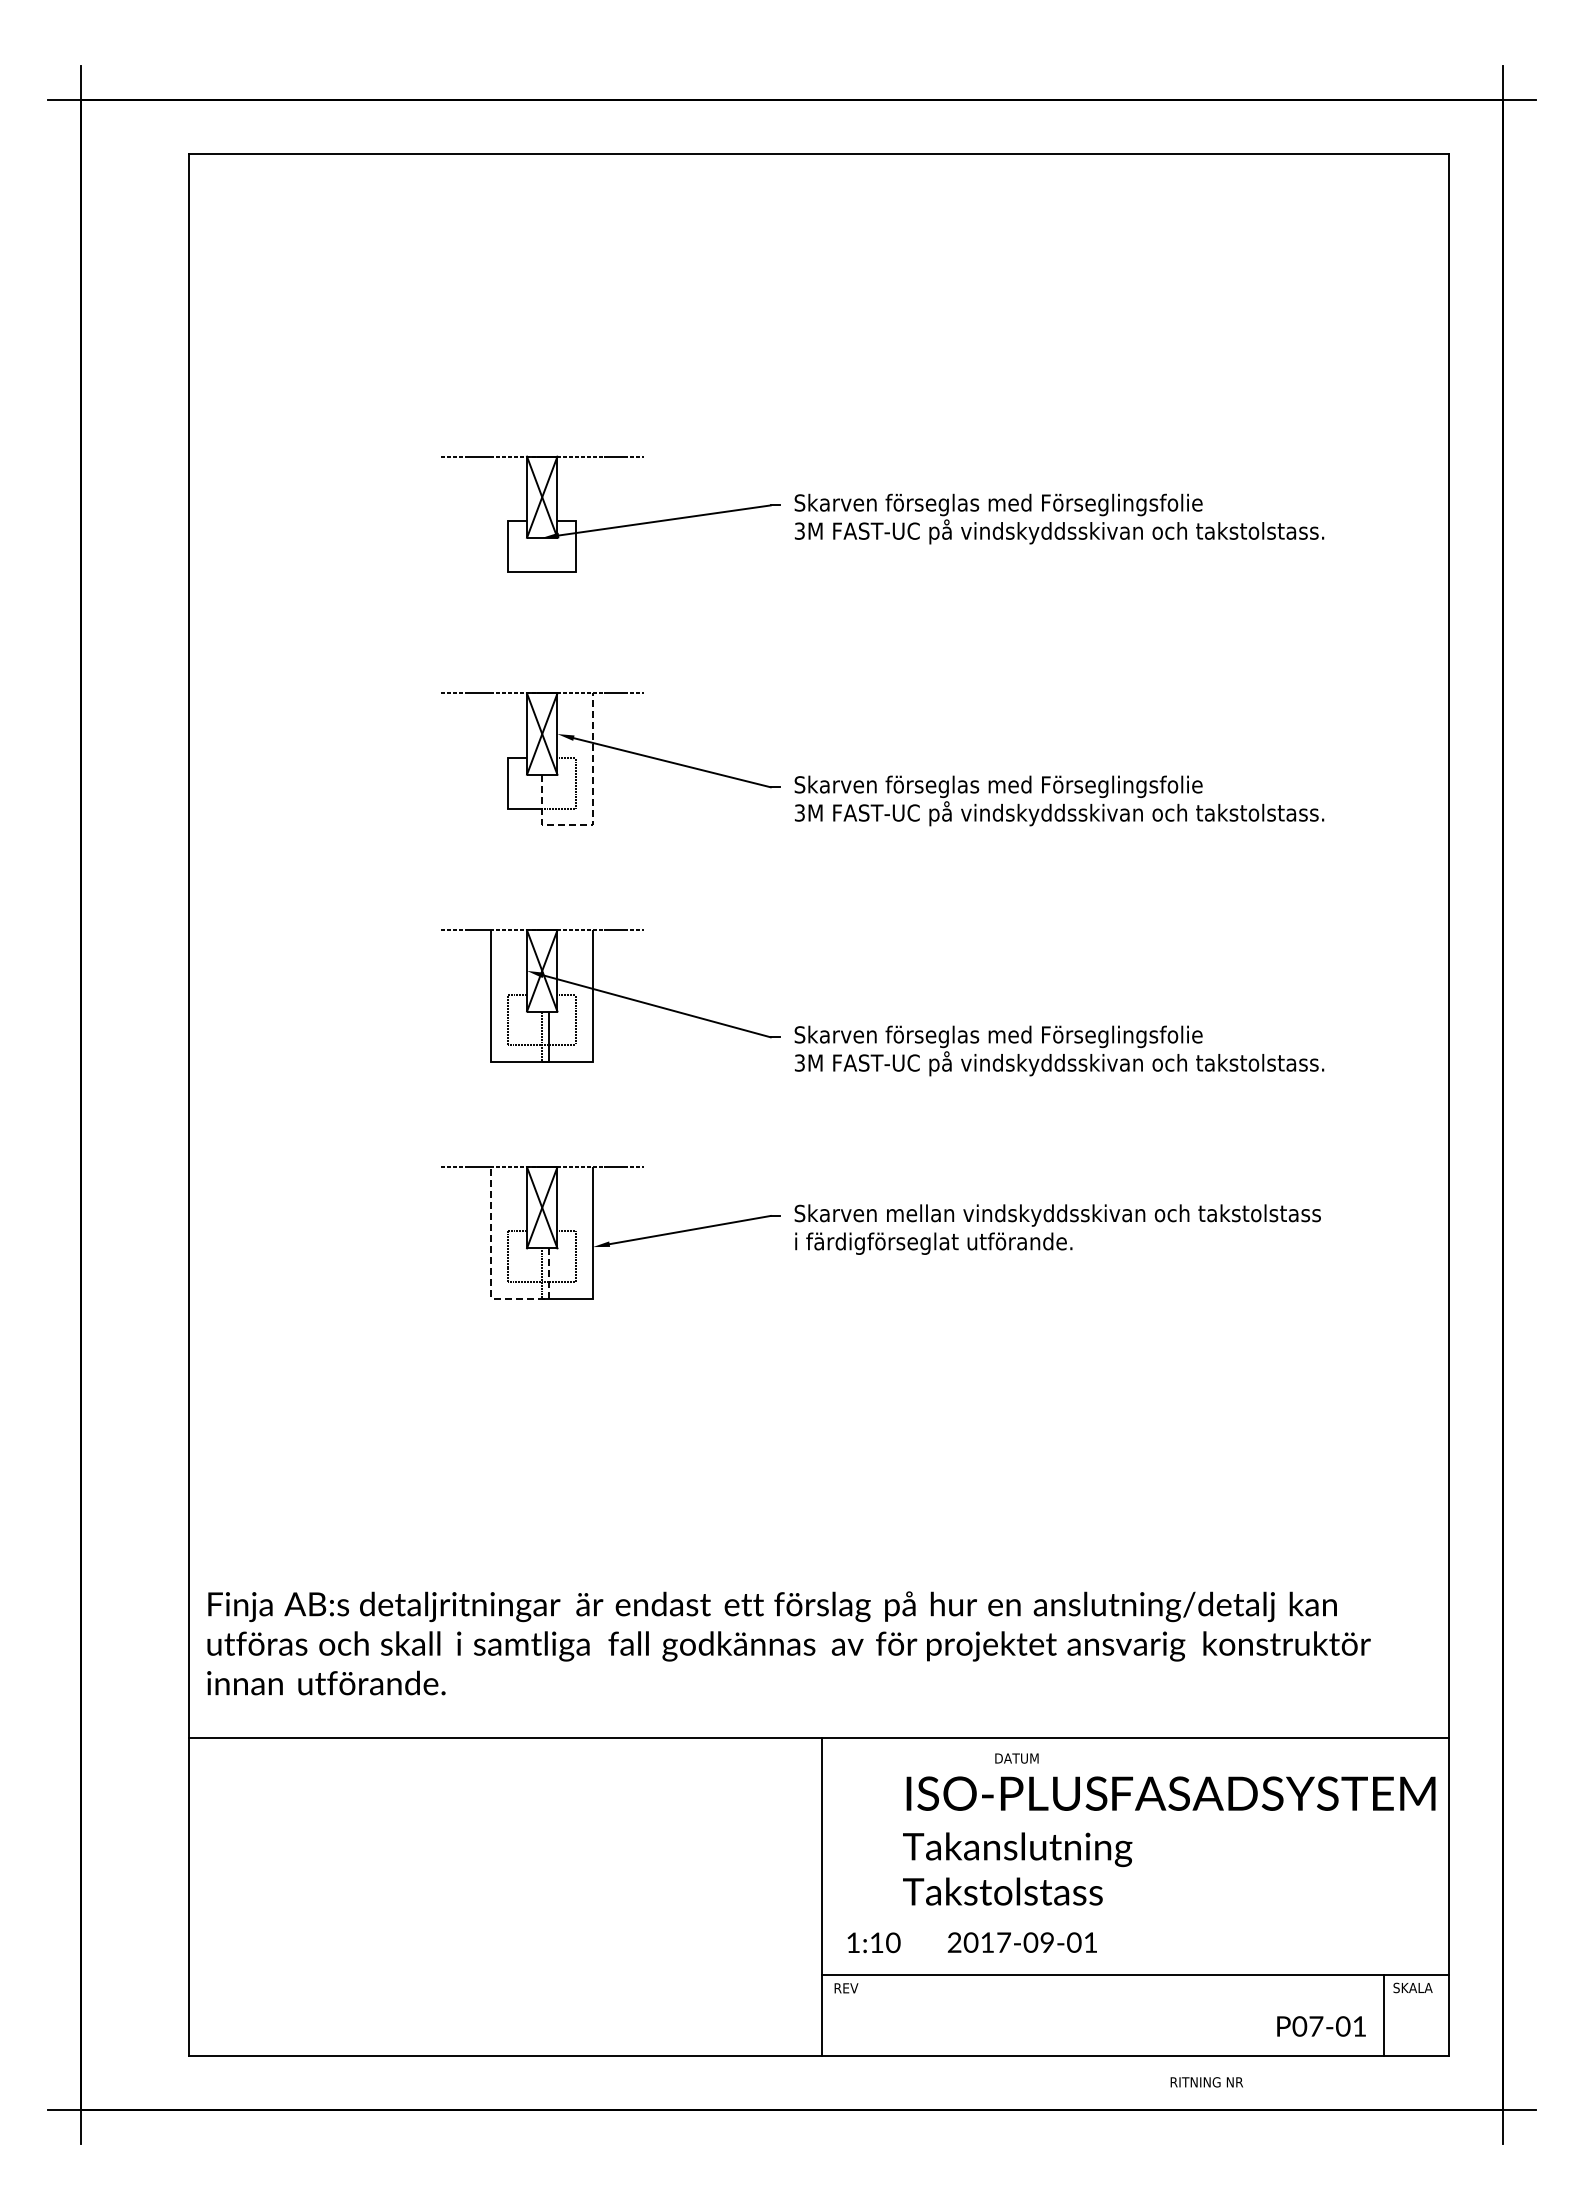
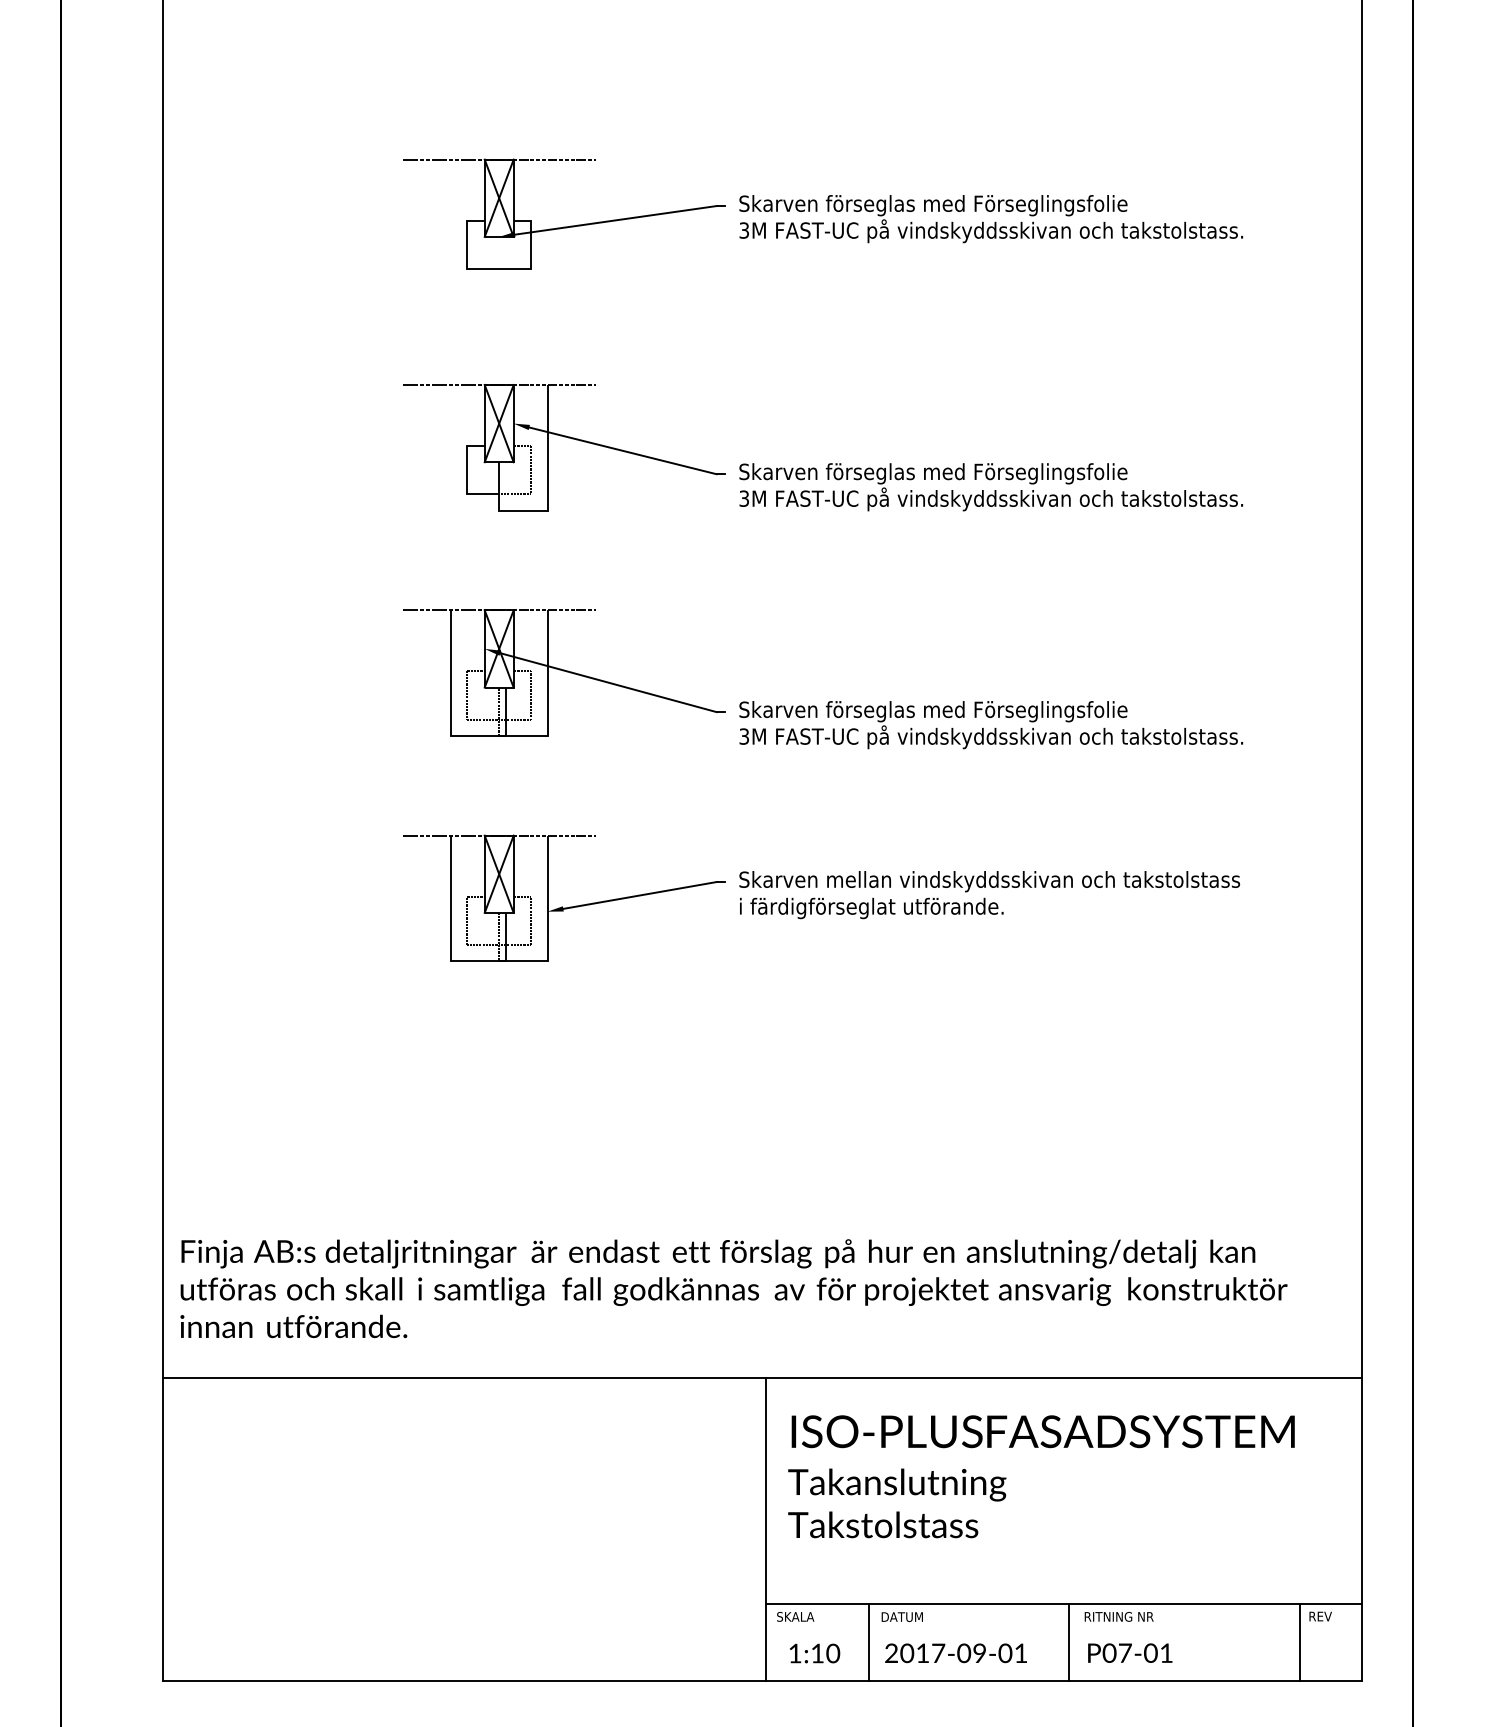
line: (592, 811) -> (547, 497), dashed -> solid
line: (491, 1288) -> (450, 951), dashed -> solid
text: (1016, 1758) -> (901, 1617), moved
text: (1169, 1840) -> (1041, 1476), moved
text: (873, 1942) -> (814, 1653), moved
text: (1021, 1942) -> (955, 1653), moved
text: (1412, 1987) -> (1327, 1616), SKALA -> REV
text: (853, 1988) -> (795, 1617), REV -> SKALA
line: (931, 2014) -> (869, 1641), added
line: (1141, 2014) -> (1069, 1641), added
text: (1321, 2026) -> (1130, 1653), moved
text: (1206, 2082) -> (1118, 1617), moved

